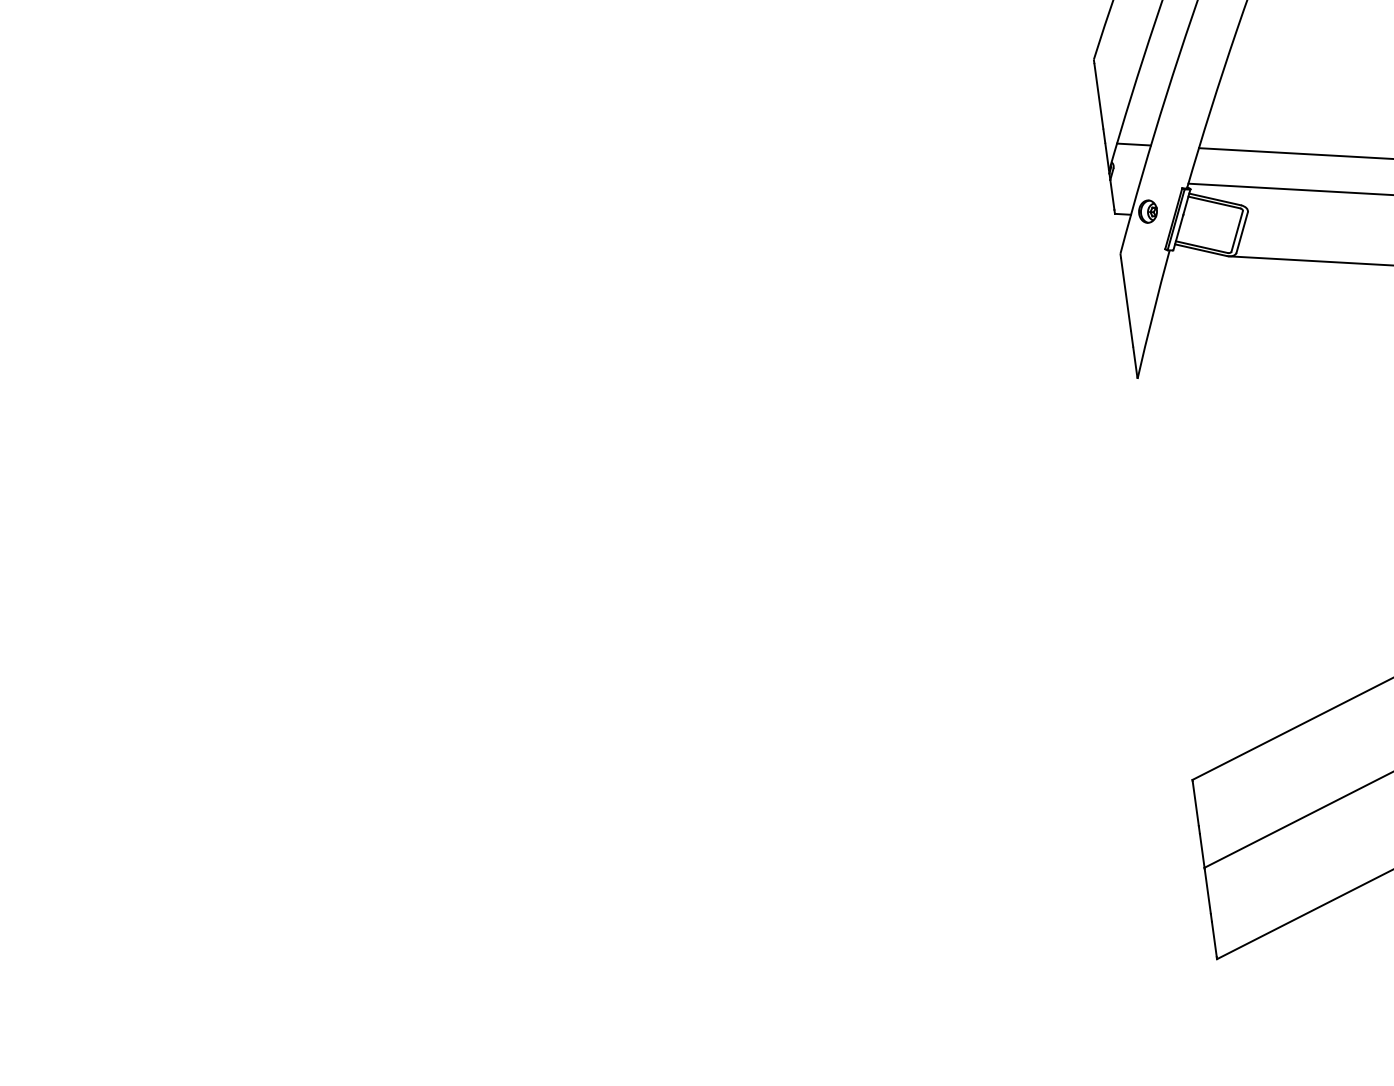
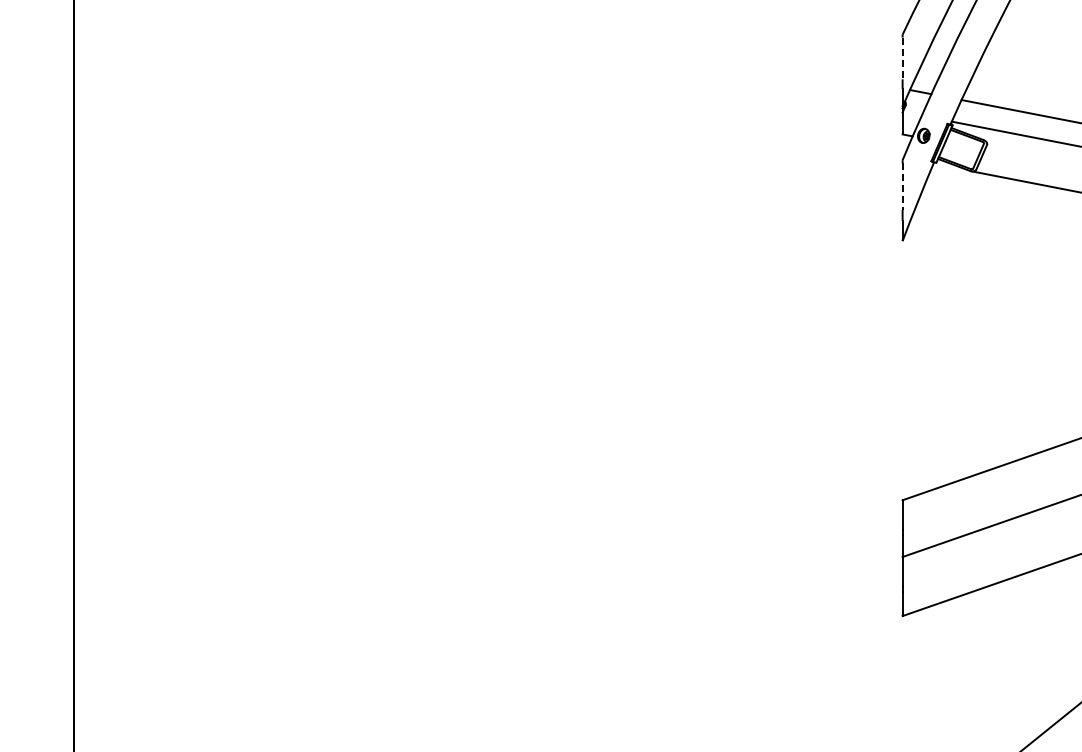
line: (1098, 96) -> (902, 58), solid -> dashed
line: (1126, 296) -> (902, 187), solid -> dashed

